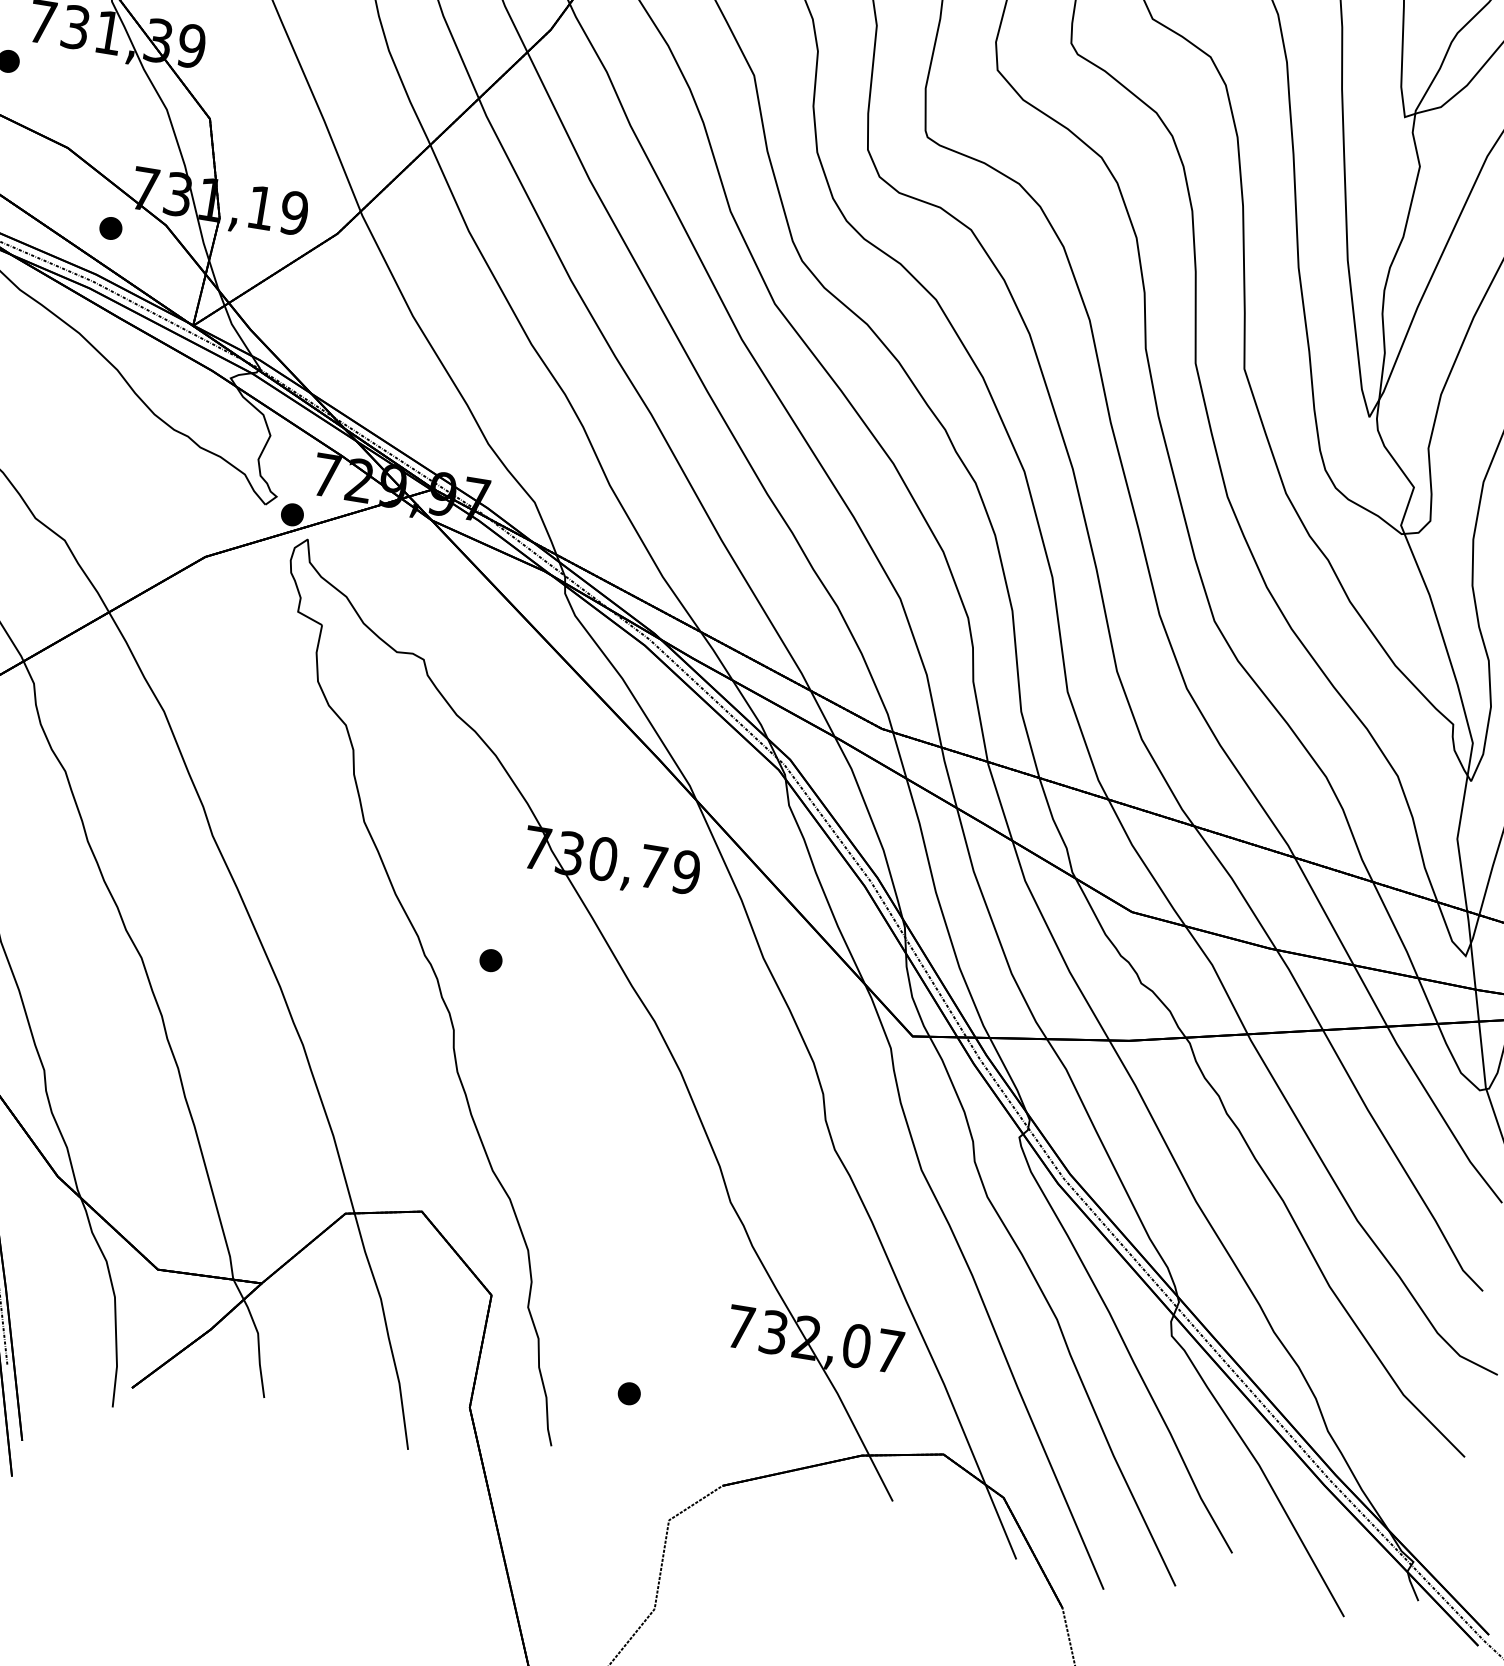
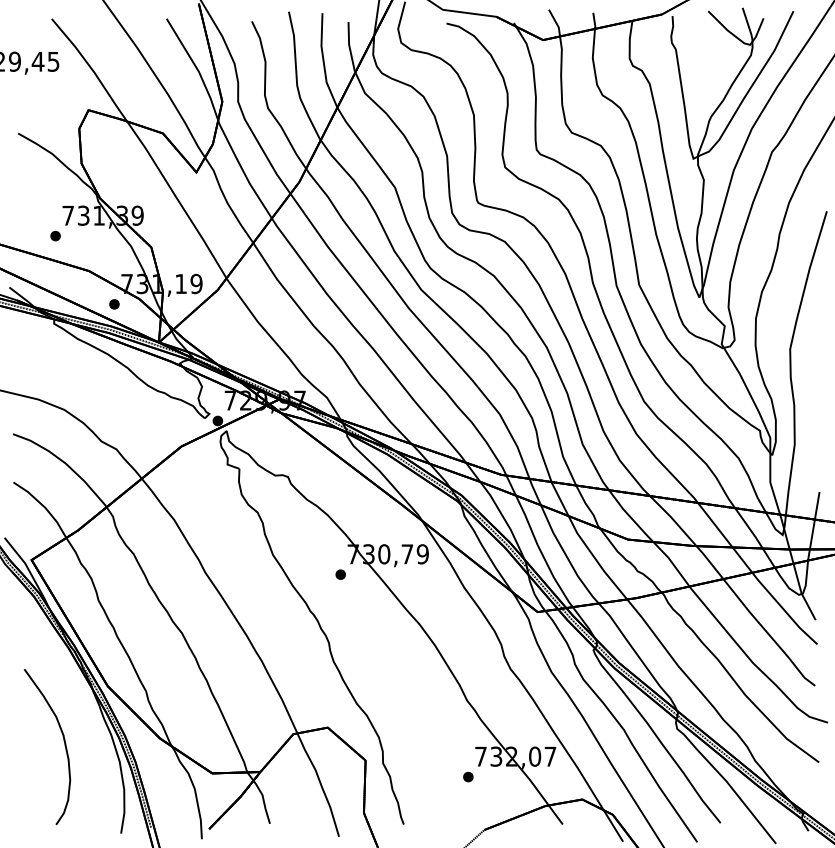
part: (490, 960) -> (340, 574), moved
part: (629, 1392) -> (468, 776), moved

